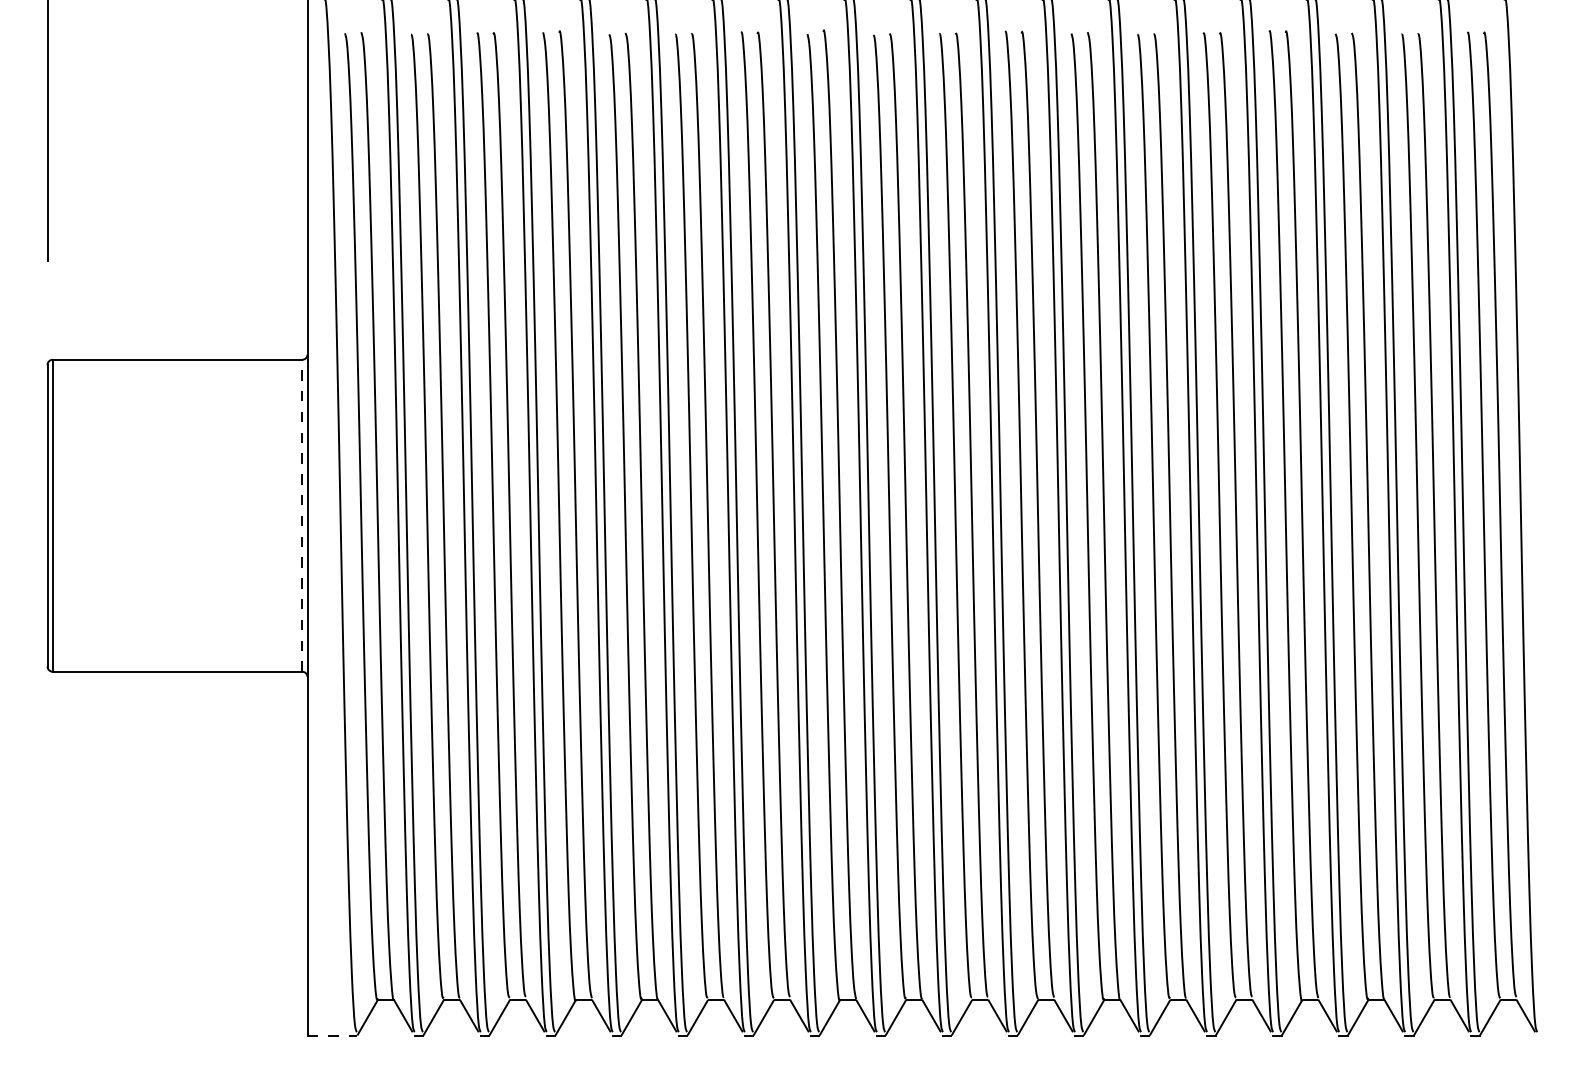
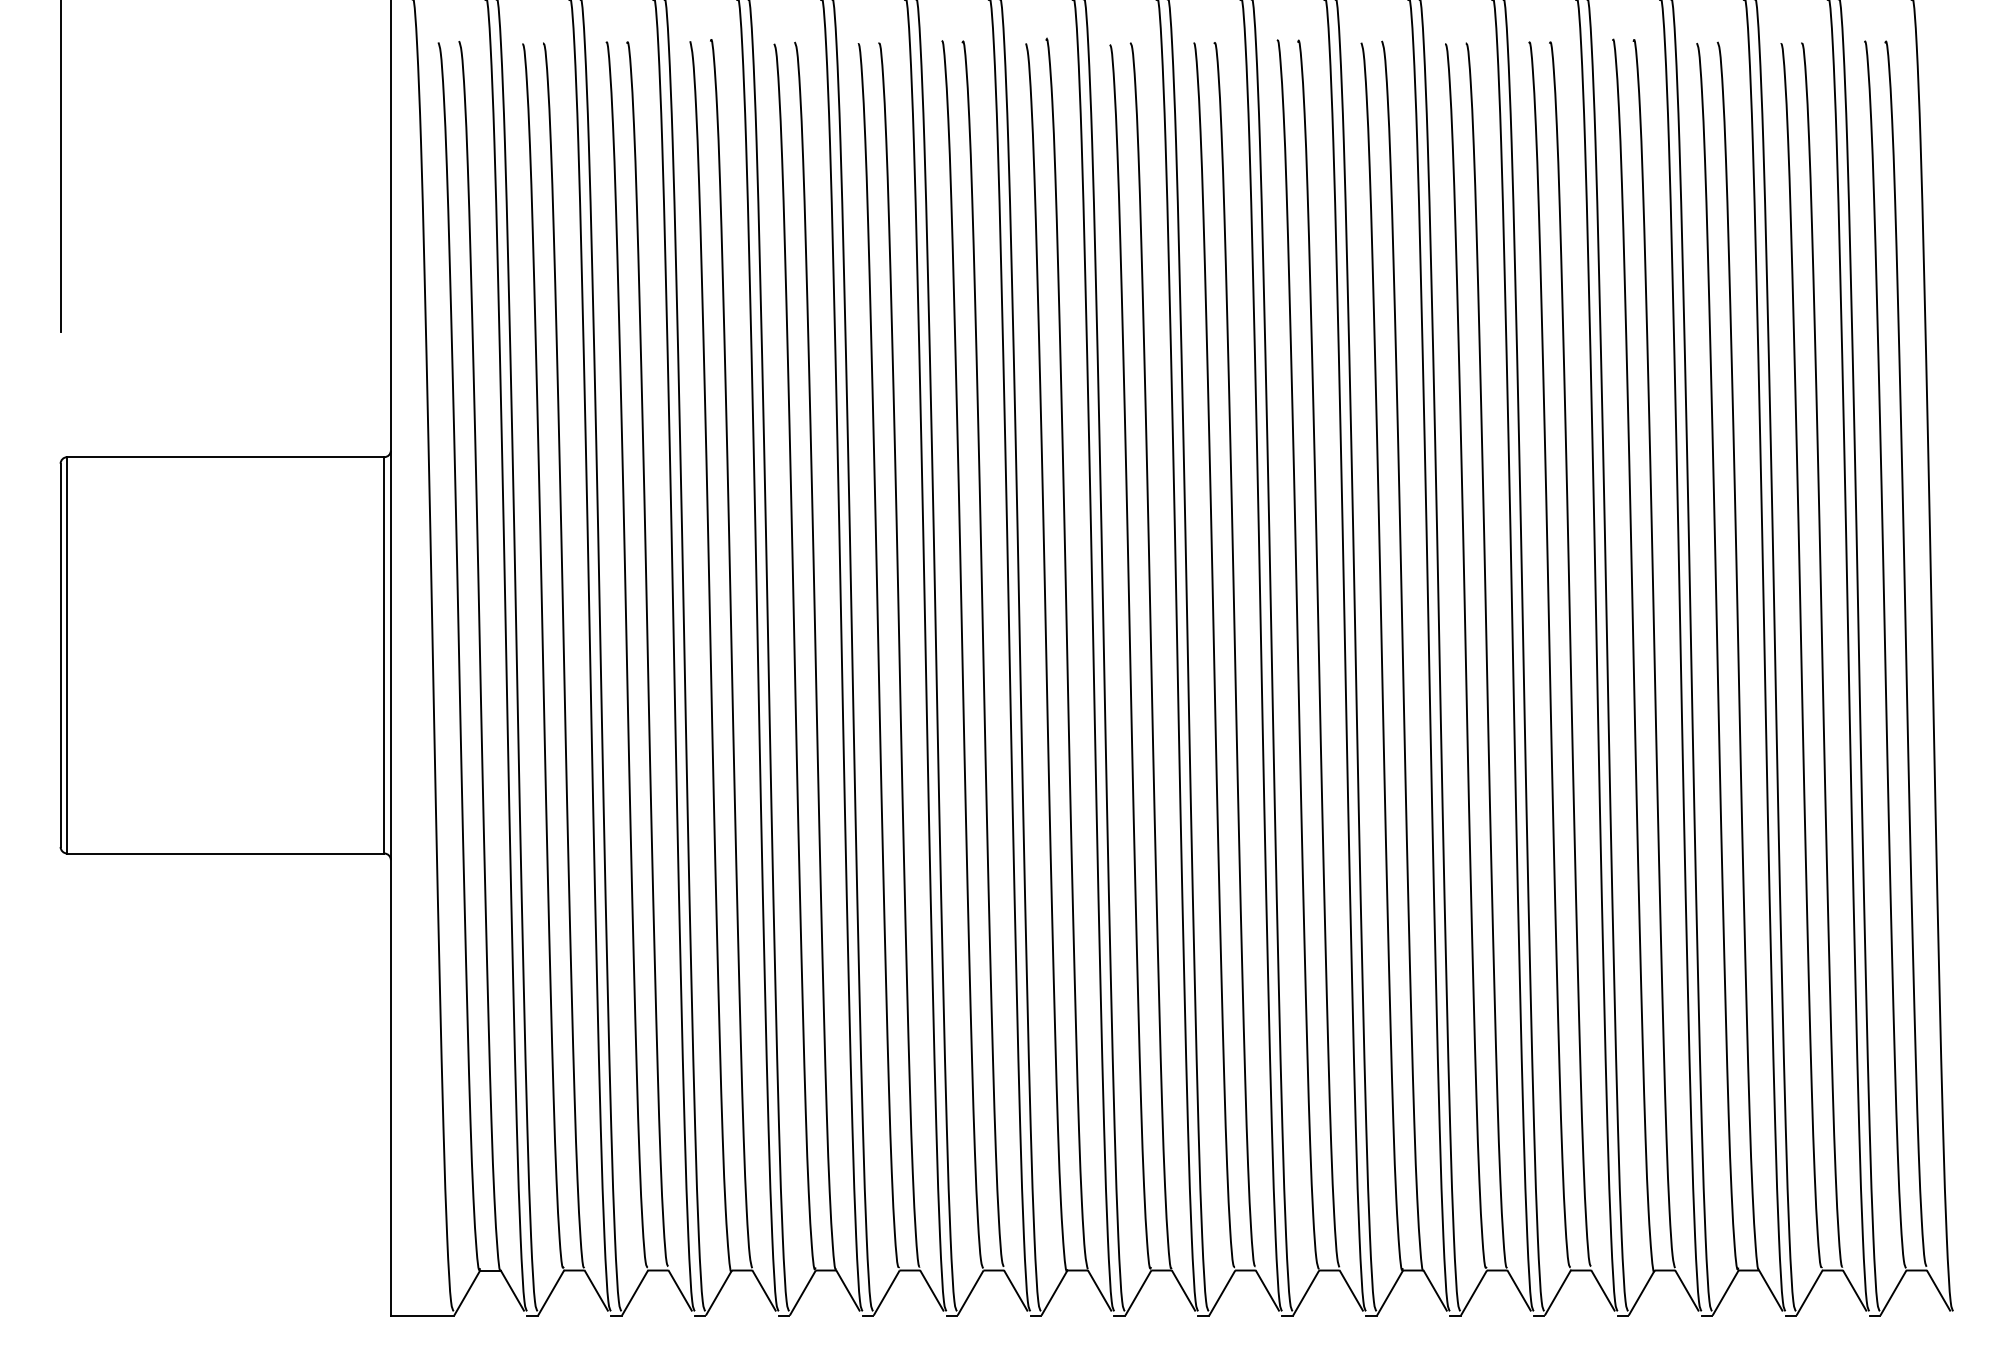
line: (302, 515) -> (384, 654), dashed -> solid
line: (332, 1035) -> (422, 1315), dashed -> solid

